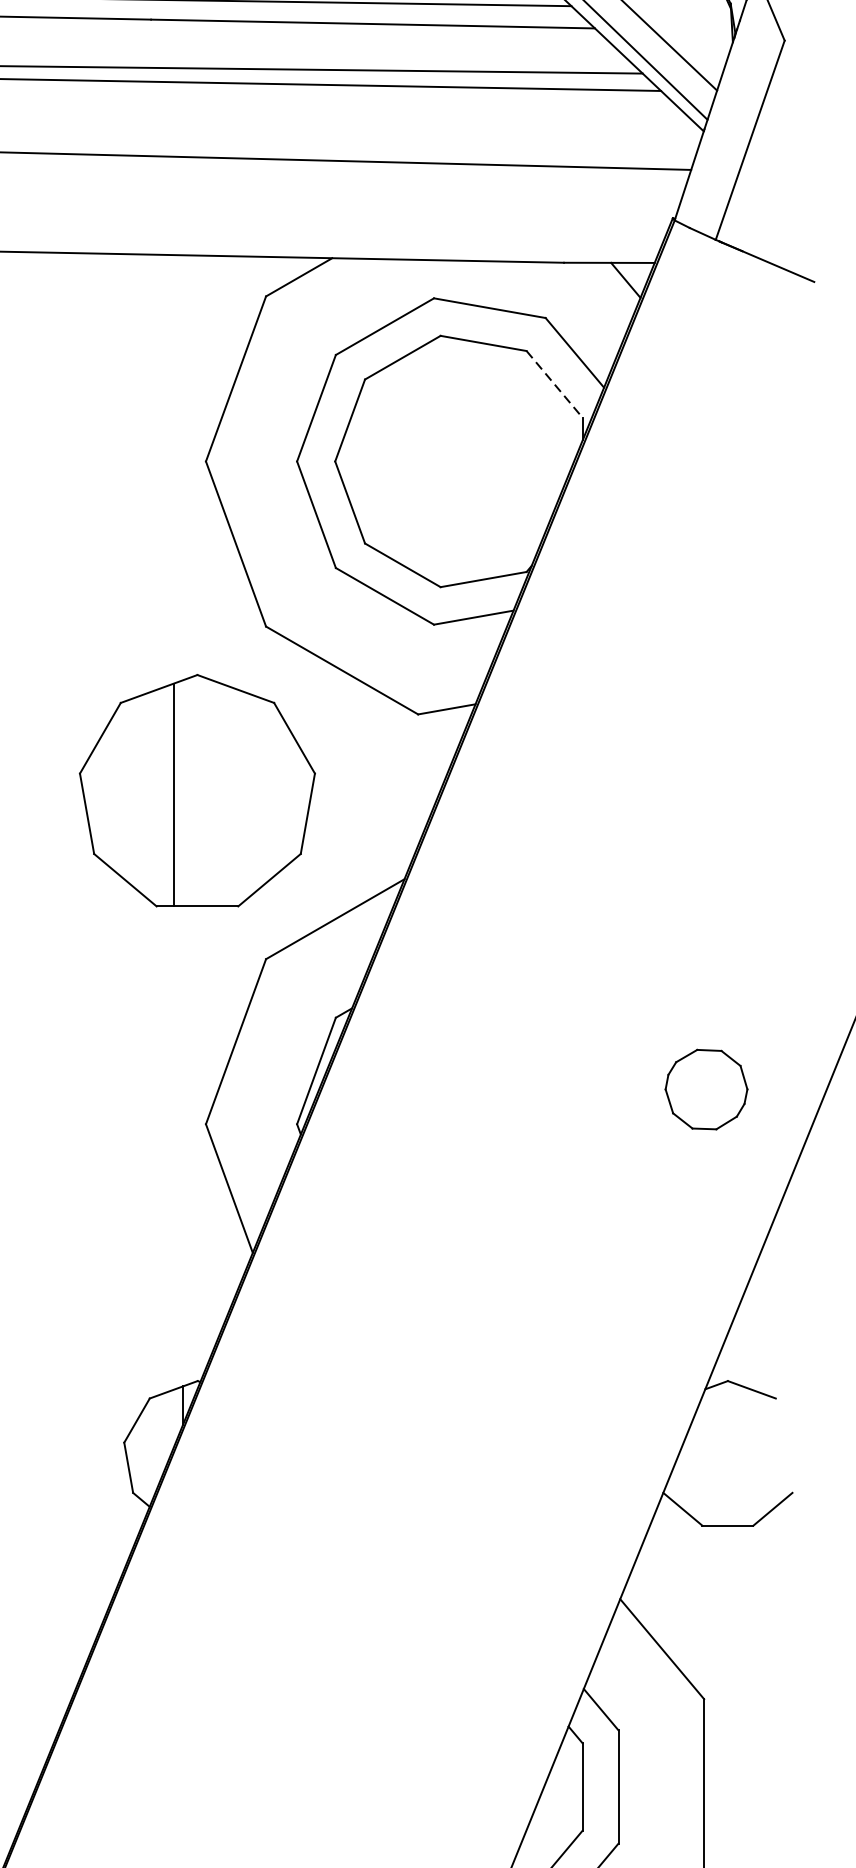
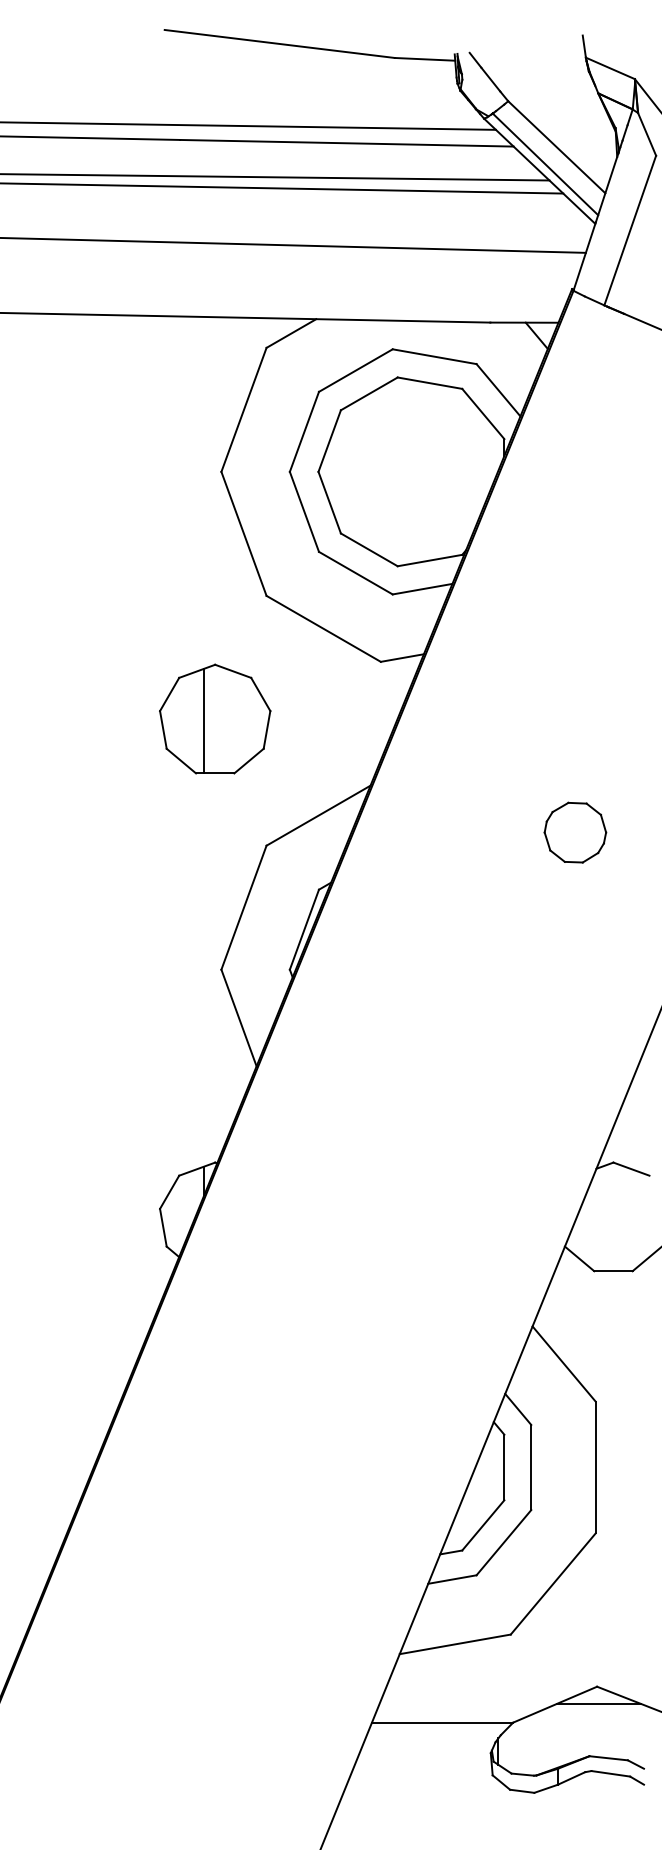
line: (554, 385) -> (483, 414), dashed -> solid
part: (198, 789) -> (215, 718), size x0.62
part: (706, 1089) -> (575, 832), moved

